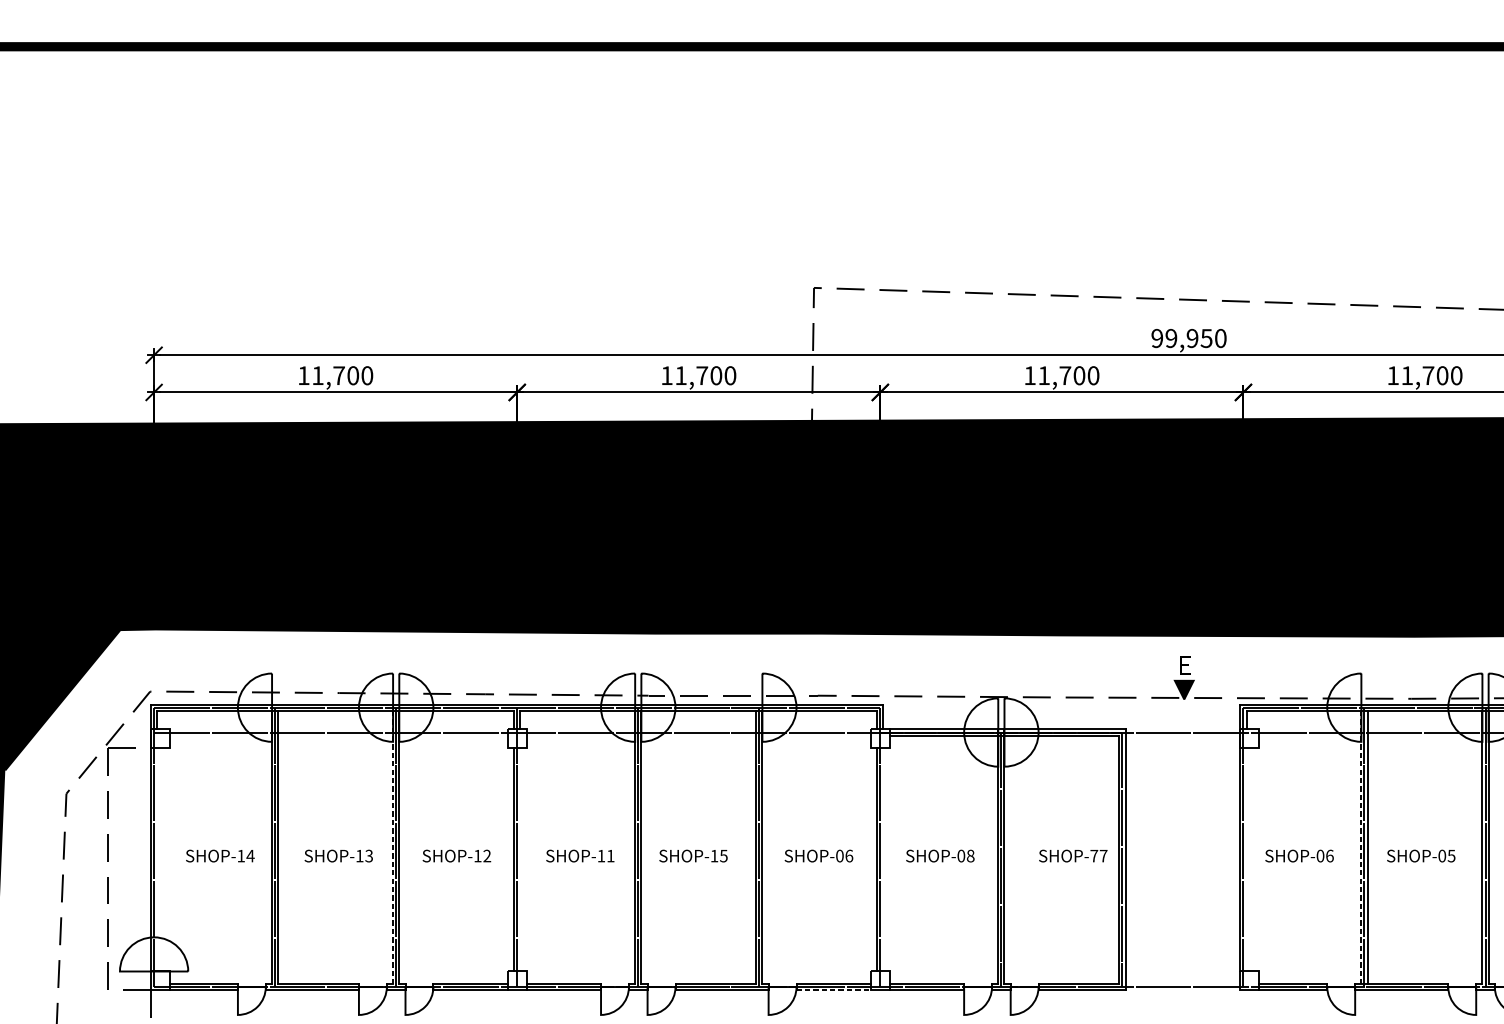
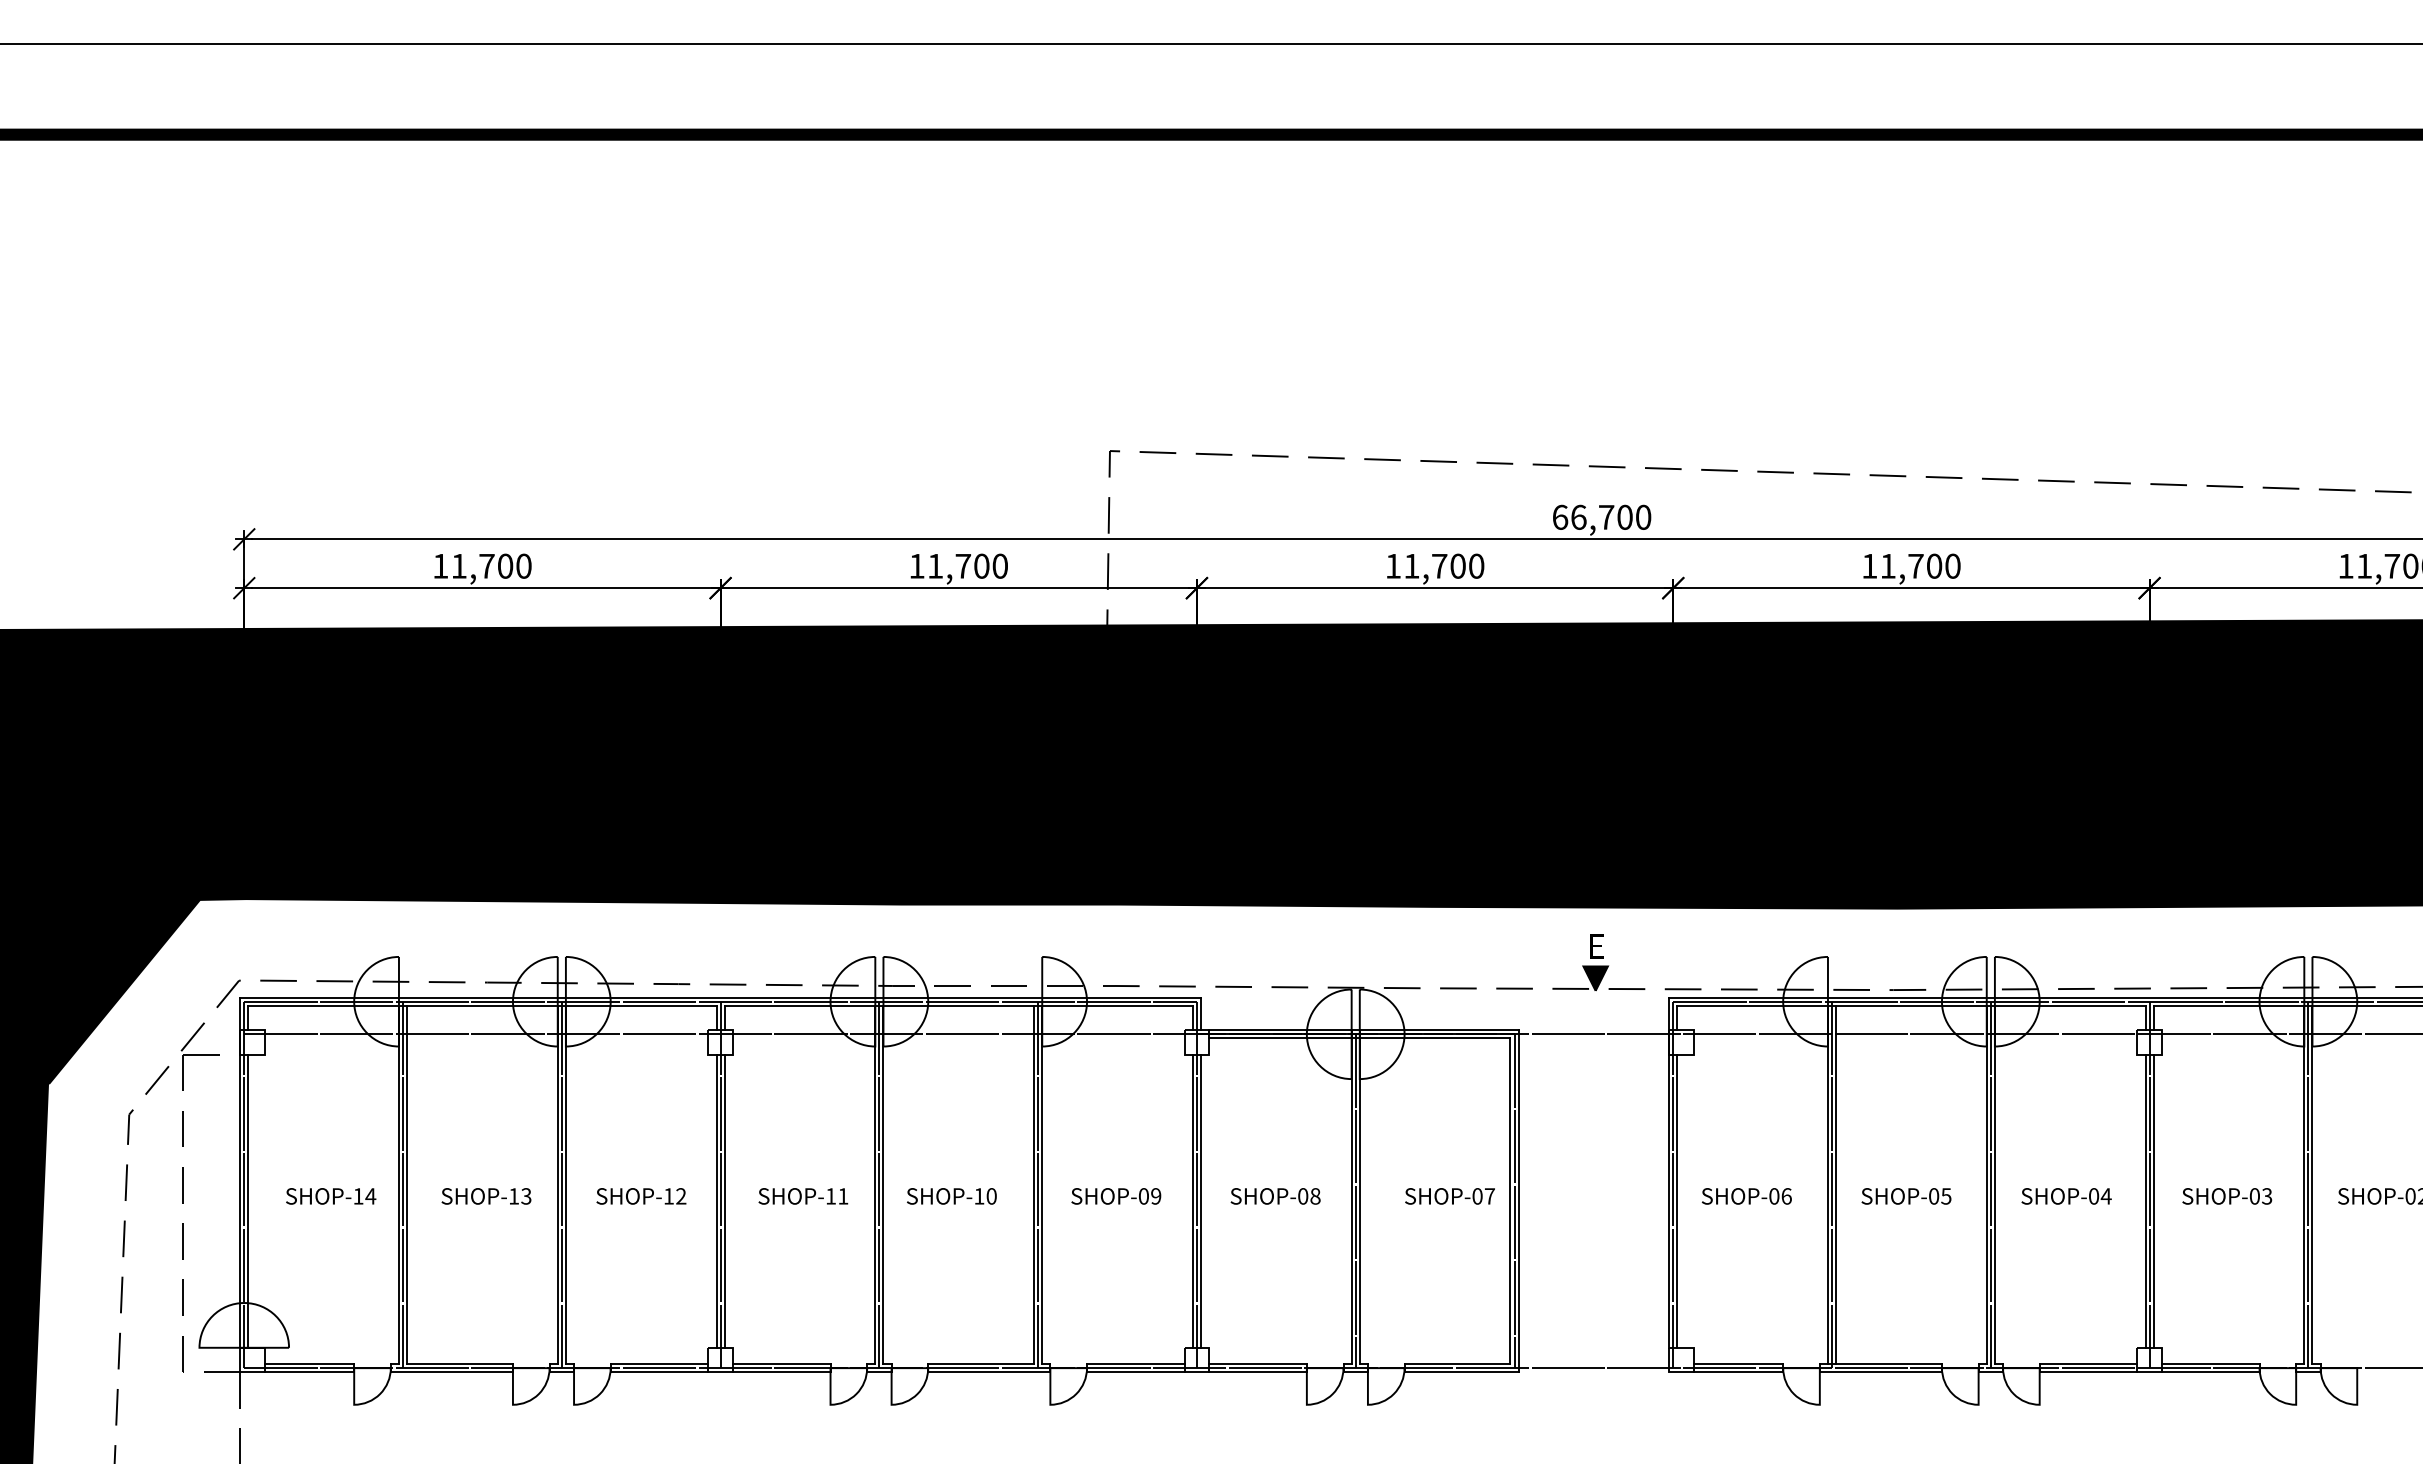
text: (1181, 337) -> (1592, 516), 99,950 -> 66,700
line: (392, 847) -> (557, 1185), dashed -> solid
line: (1361, 847) -> (1827, 1185), dashed -> solid
text: (723, 856) -> (991, 1196), SHOP-15 -> SHOP-10
text: (849, 856) -> (1156, 1196), SHOP-06 -> SHOP-09
text: (1094, 856) -> (1477, 1196), SHOP-77 -> SHOP-07
line: (157, 859) -> (248, 1200), added
line: (520, 859) -> (724, 1200), added
line: (883, 859) -> (1201, 1200), added
line: (1246, 859) -> (1677, 1200), added
line: (833, 990) -> (1135, 1372), dashed -> solid

